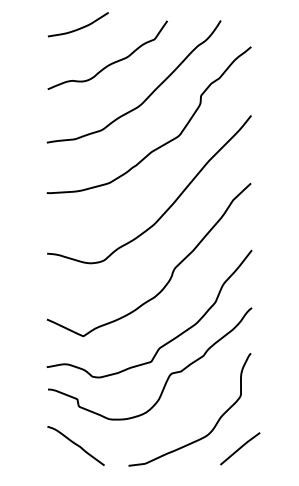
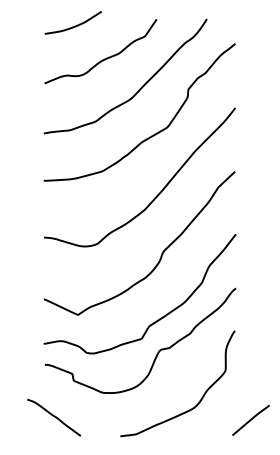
curve: (76, 445) -> (54, 417), moved
line: (239, 448) -> (250, 420), moved

